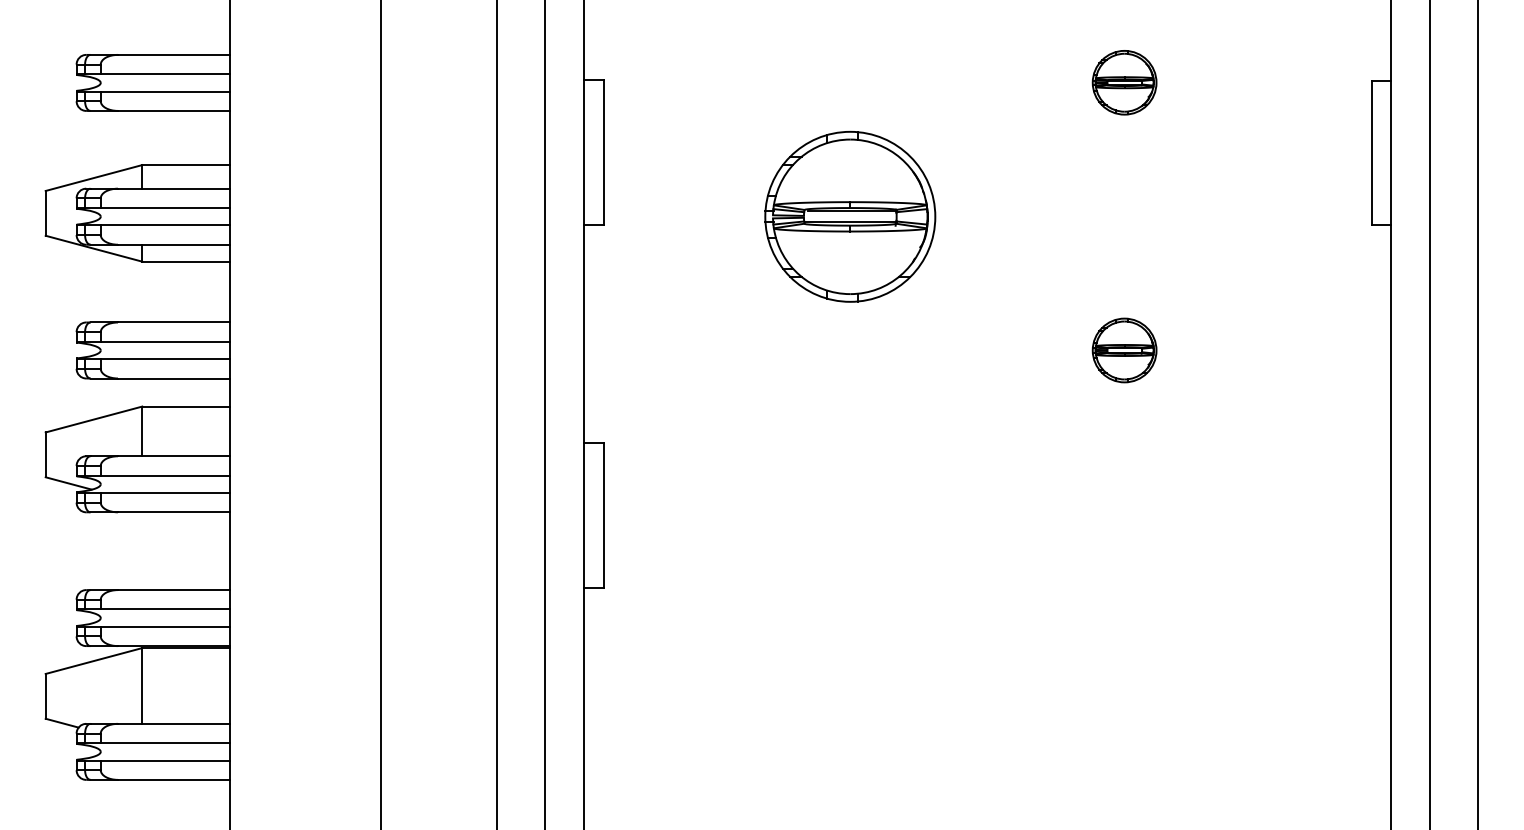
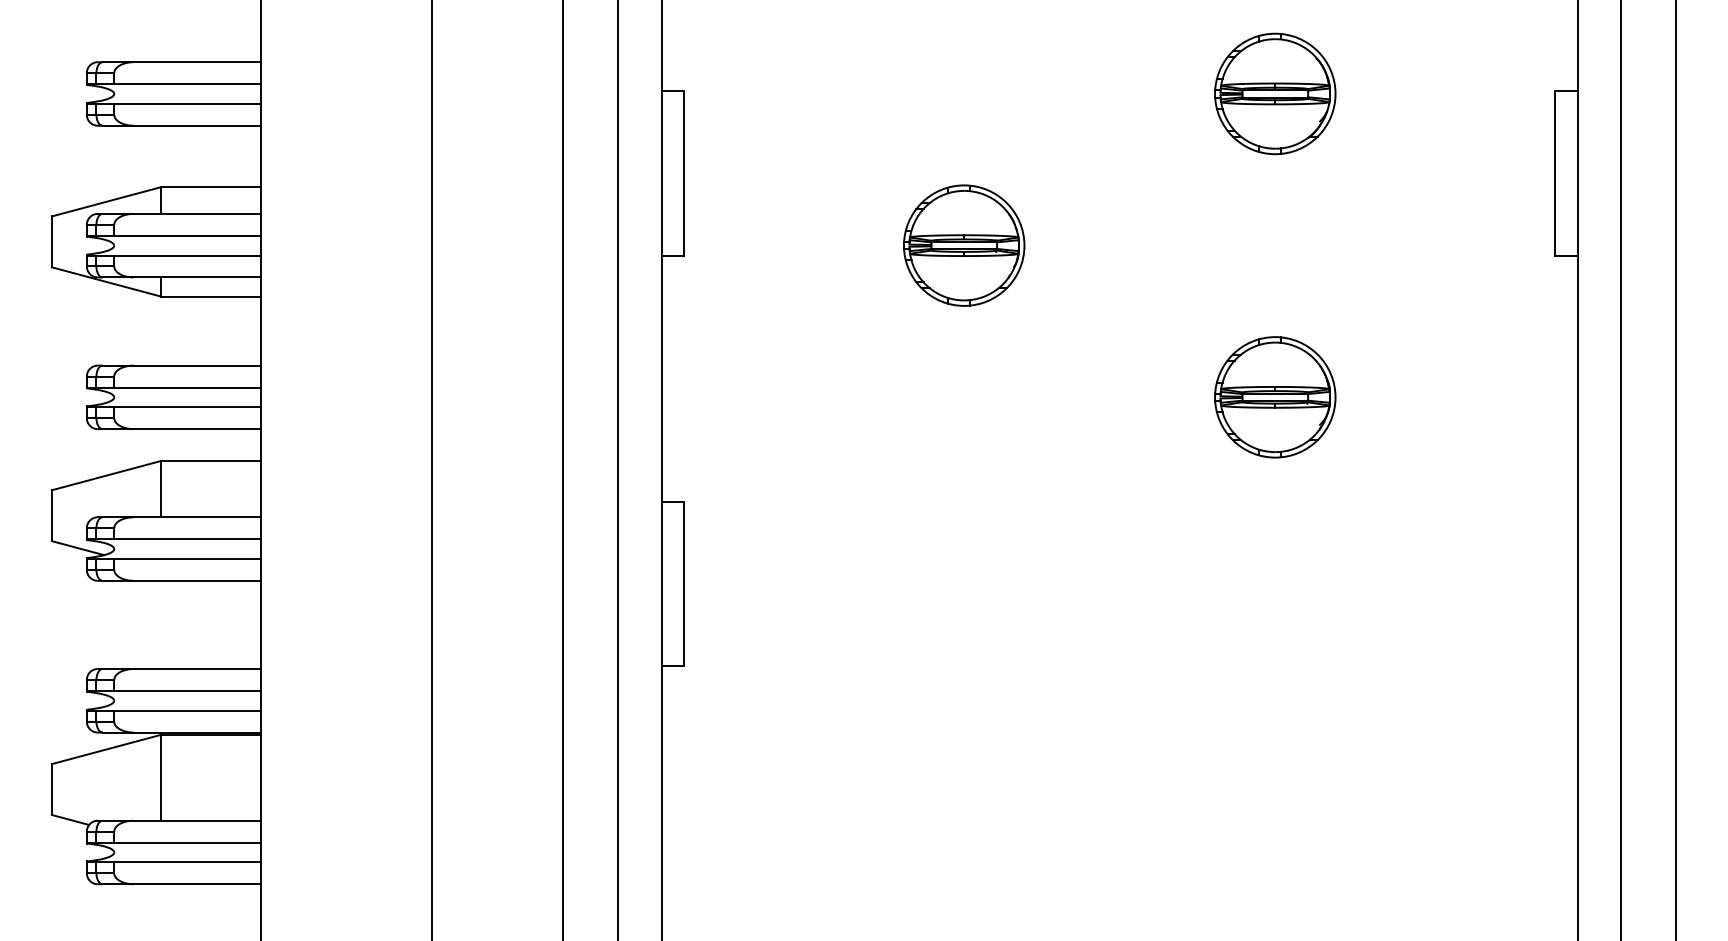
part: (1124, 82) -> (1275, 93), size x1.67
part: (850, 216) -> (964, 245), size x0.62
part: (1124, 350) -> (1275, 397), size x1.67

